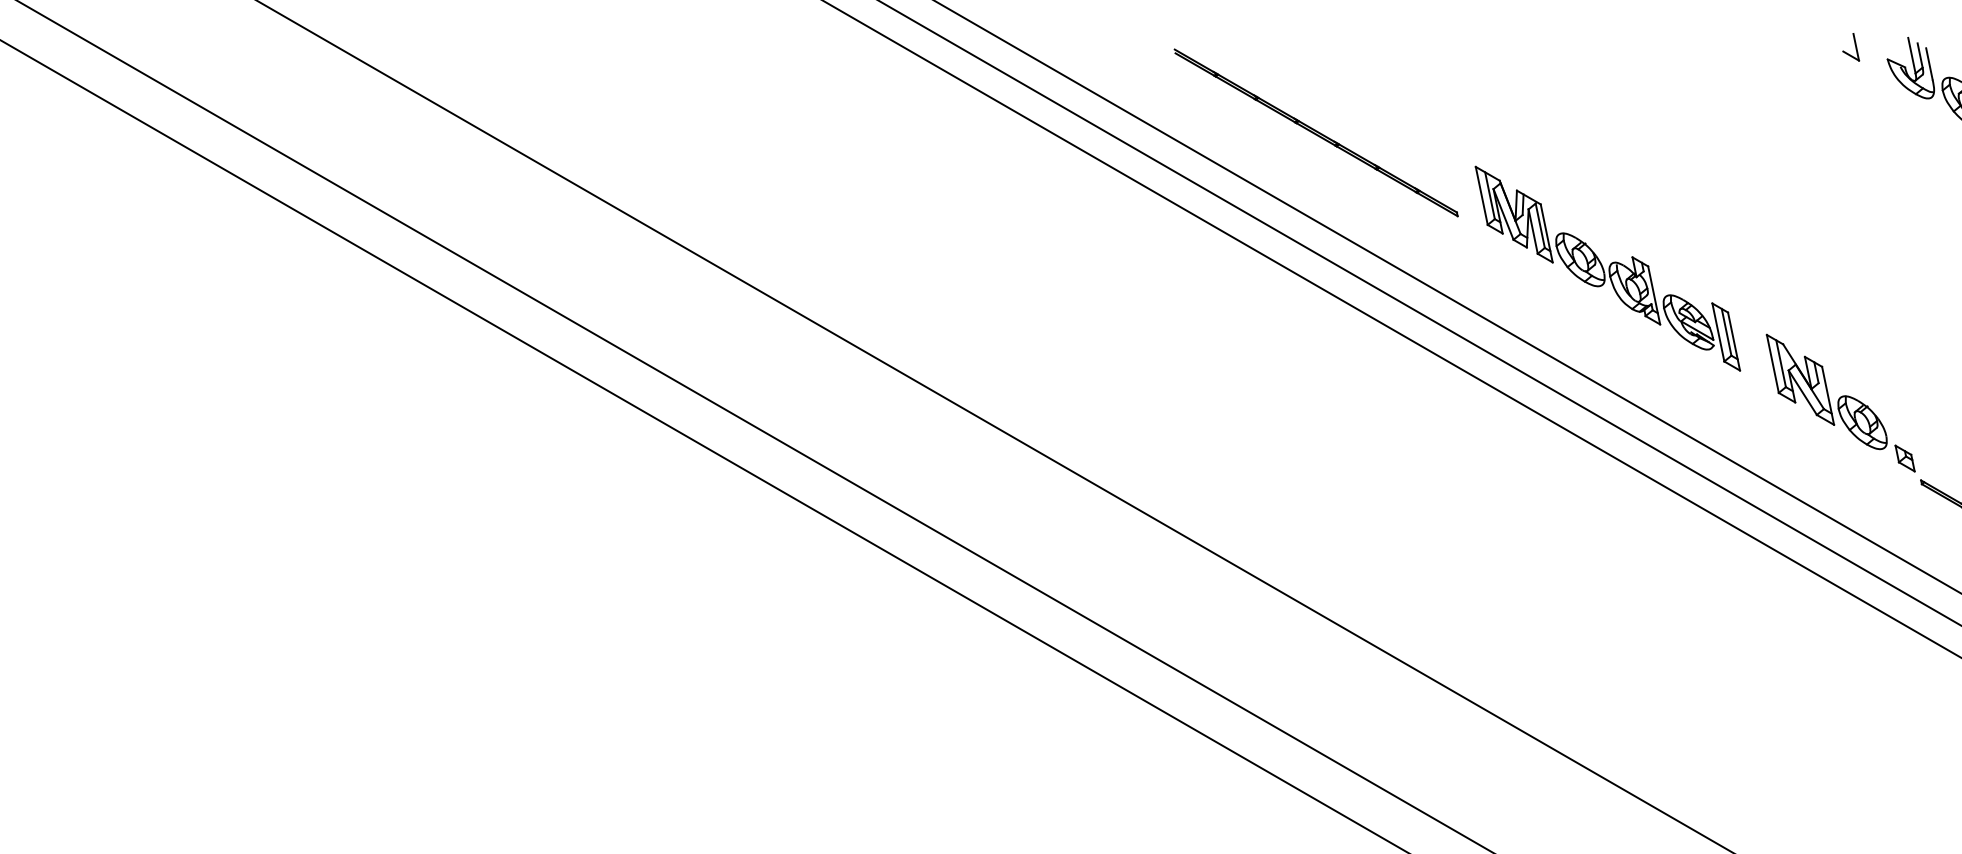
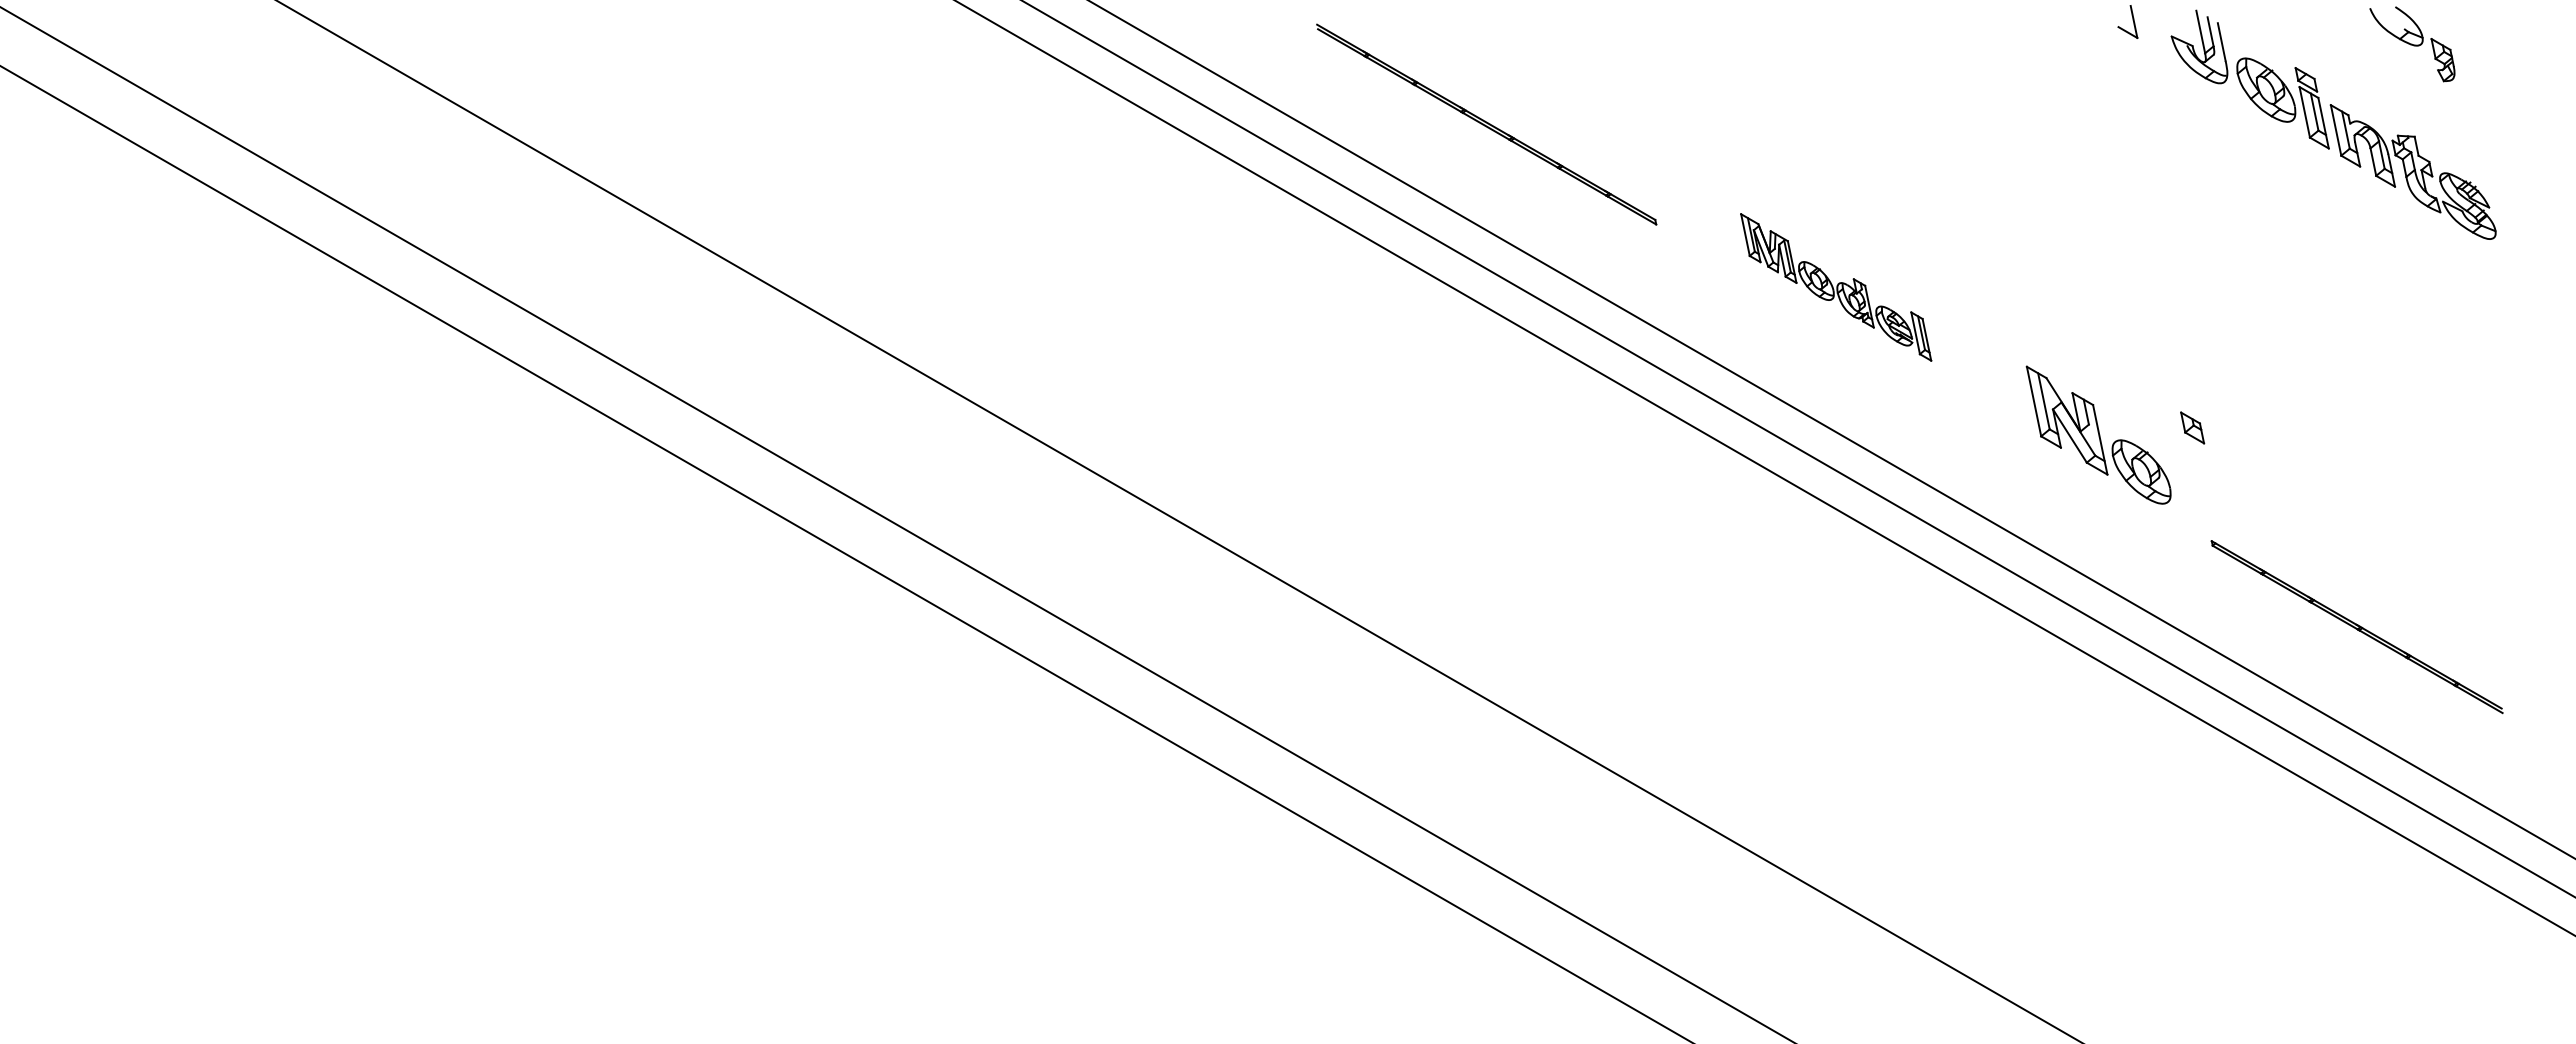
part: (1607, 268) -> (1835, 287), size x0.6
part: (1905, 458) -> (2192, 427), moved

